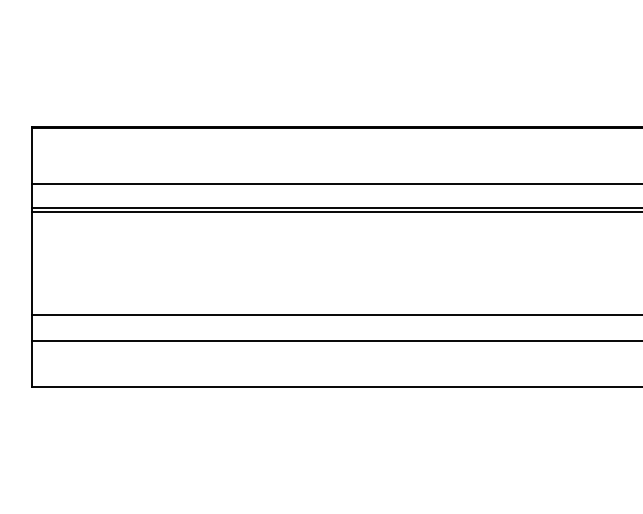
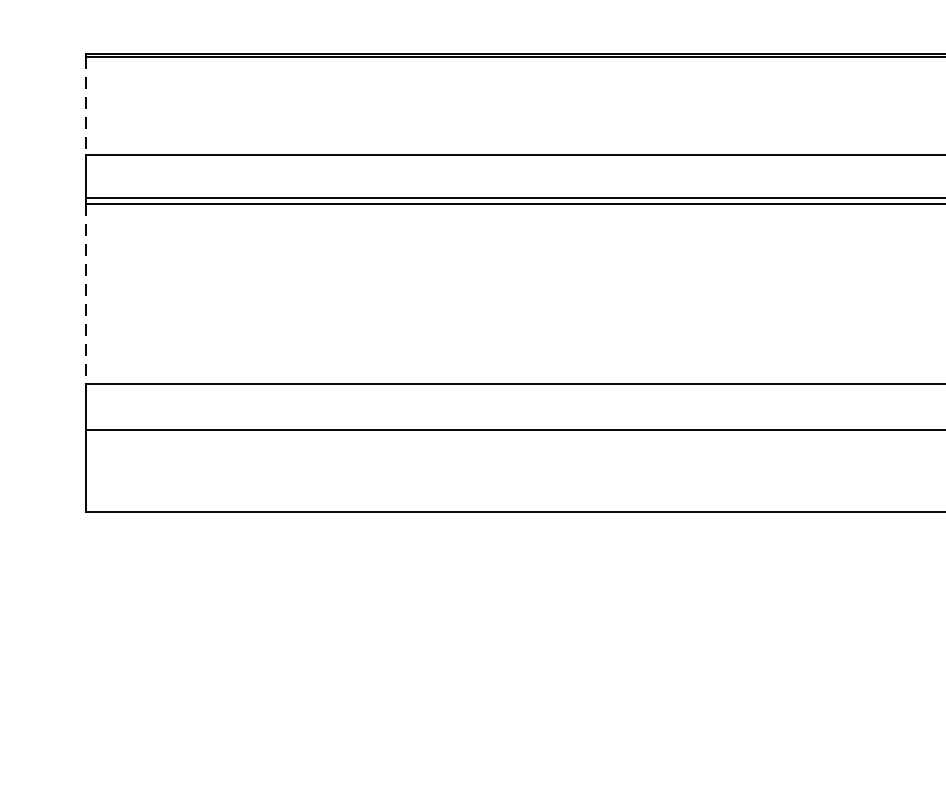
line: (32, 156) -> (87, 106), solid -> dashed
line: (32, 263) -> (87, 294), solid -> dashed

